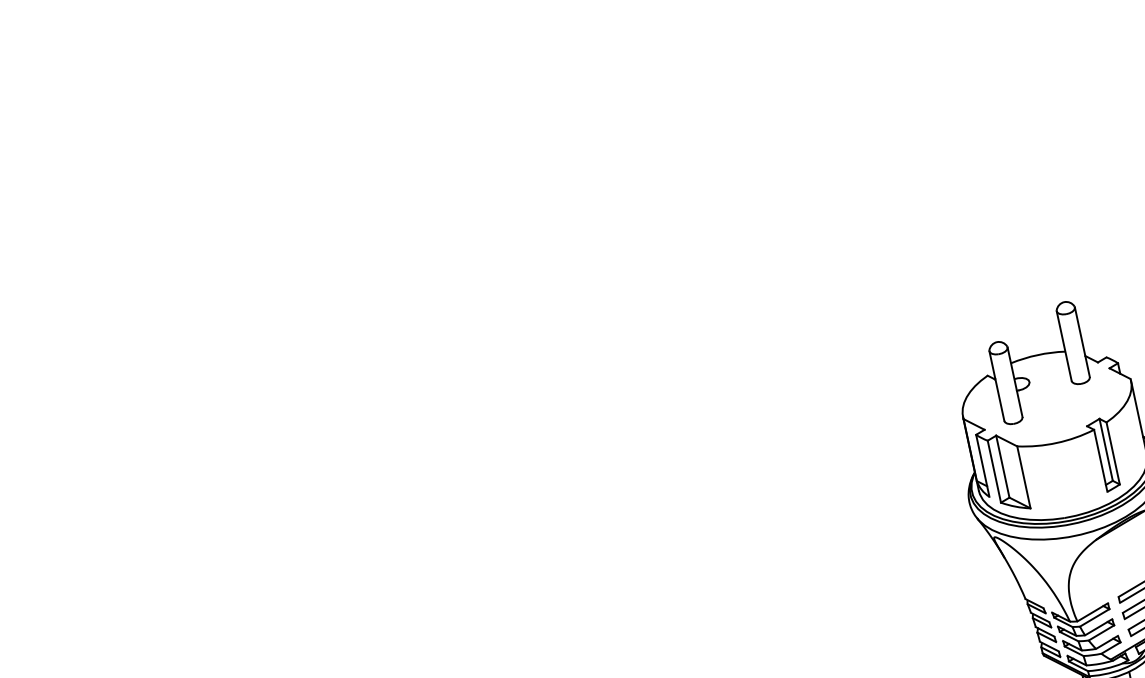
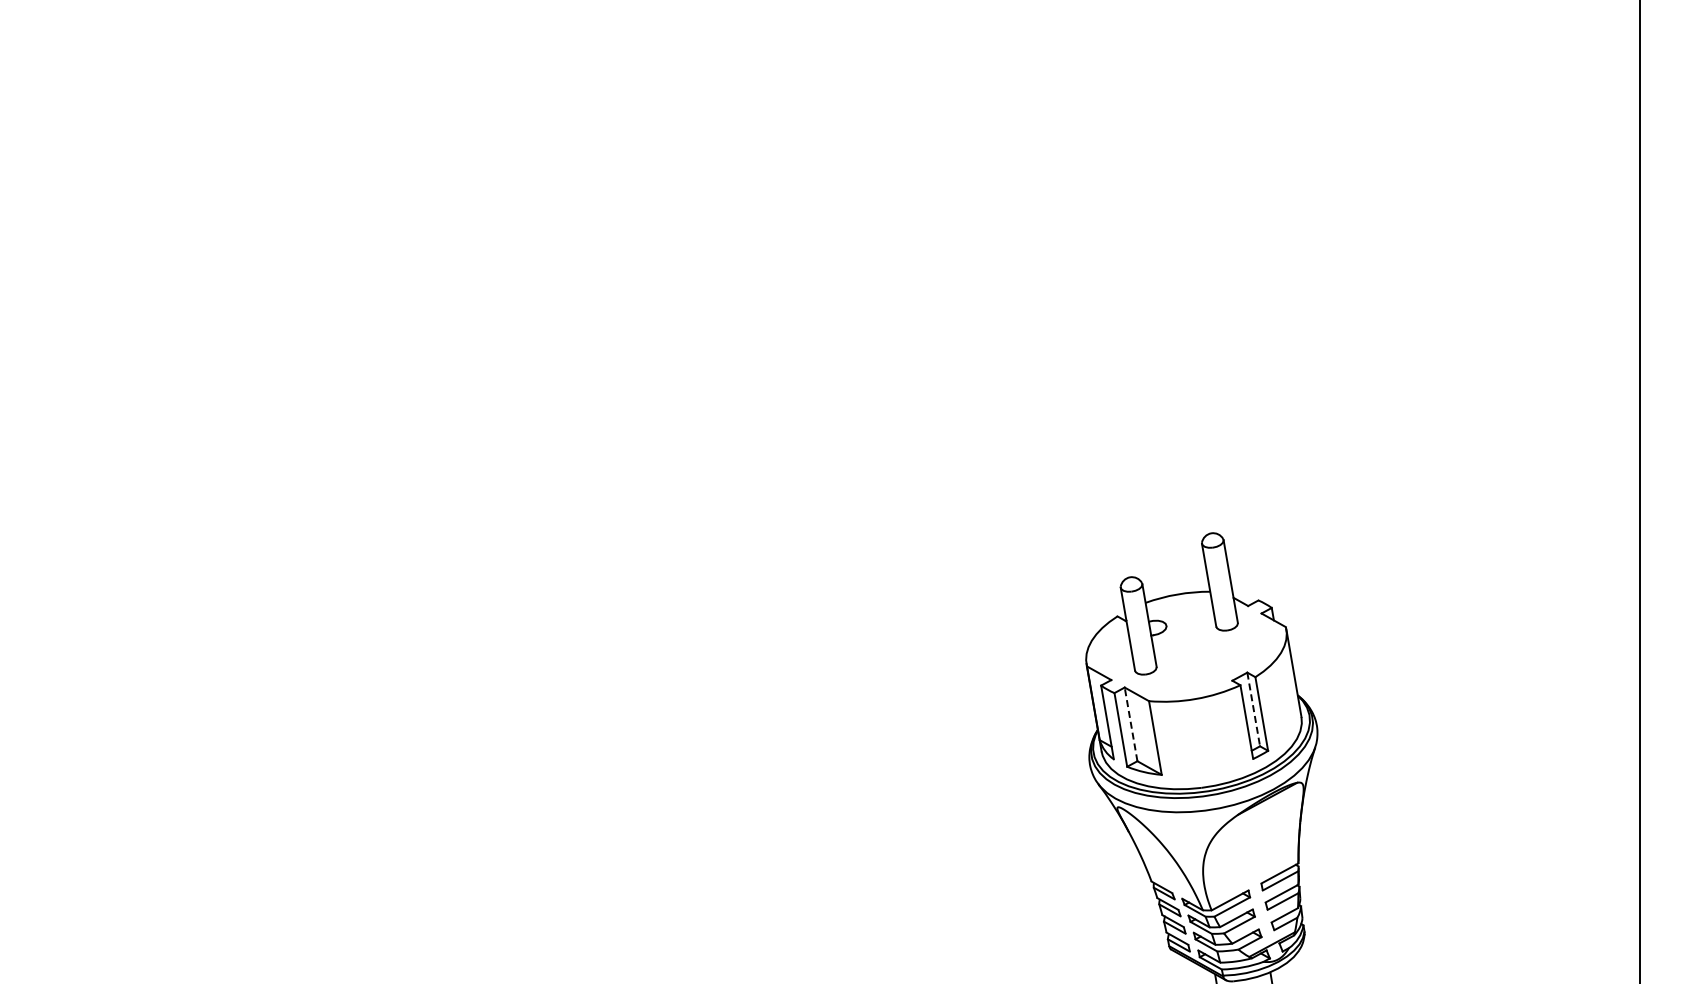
line: (1105, 449) -> (1253, 709), solid -> dashed
line: (1003, 465) -> (1131, 723), solid -> dashed

